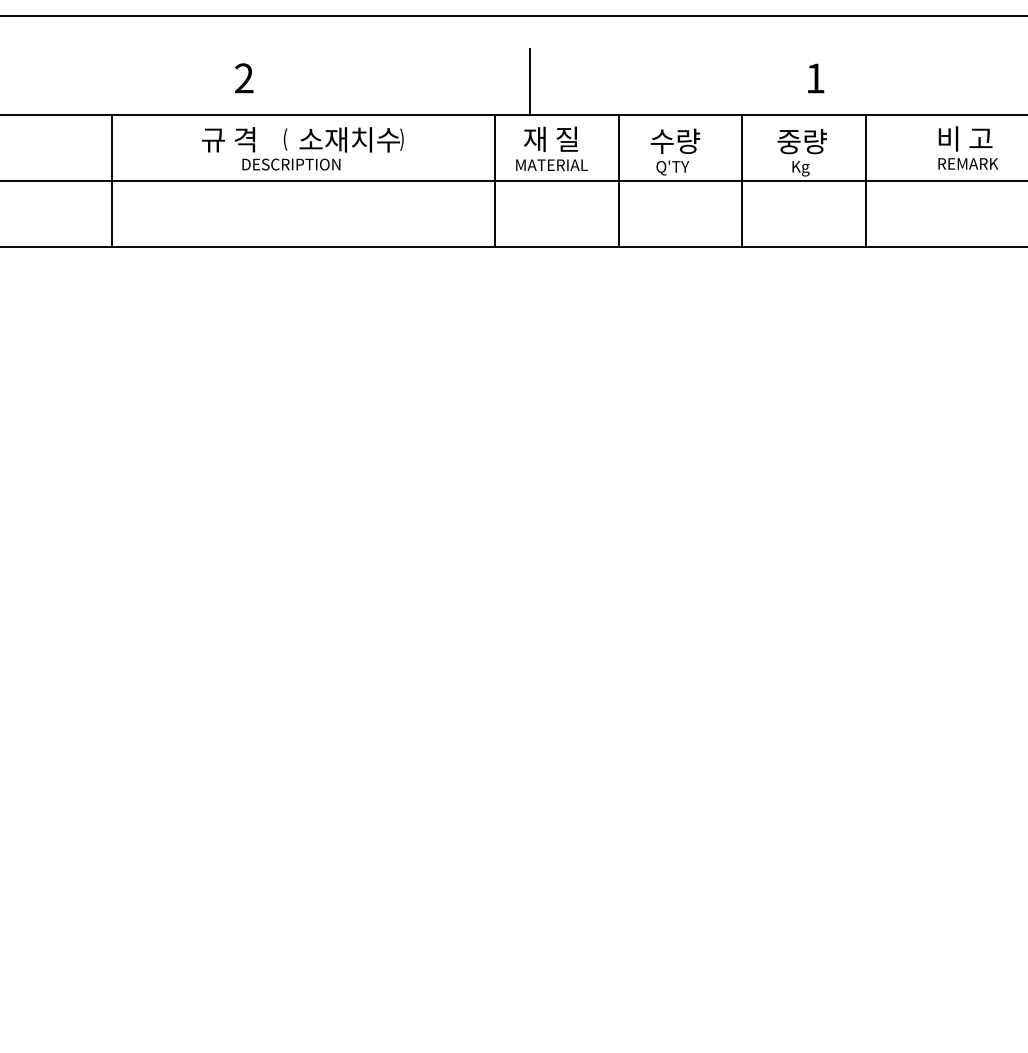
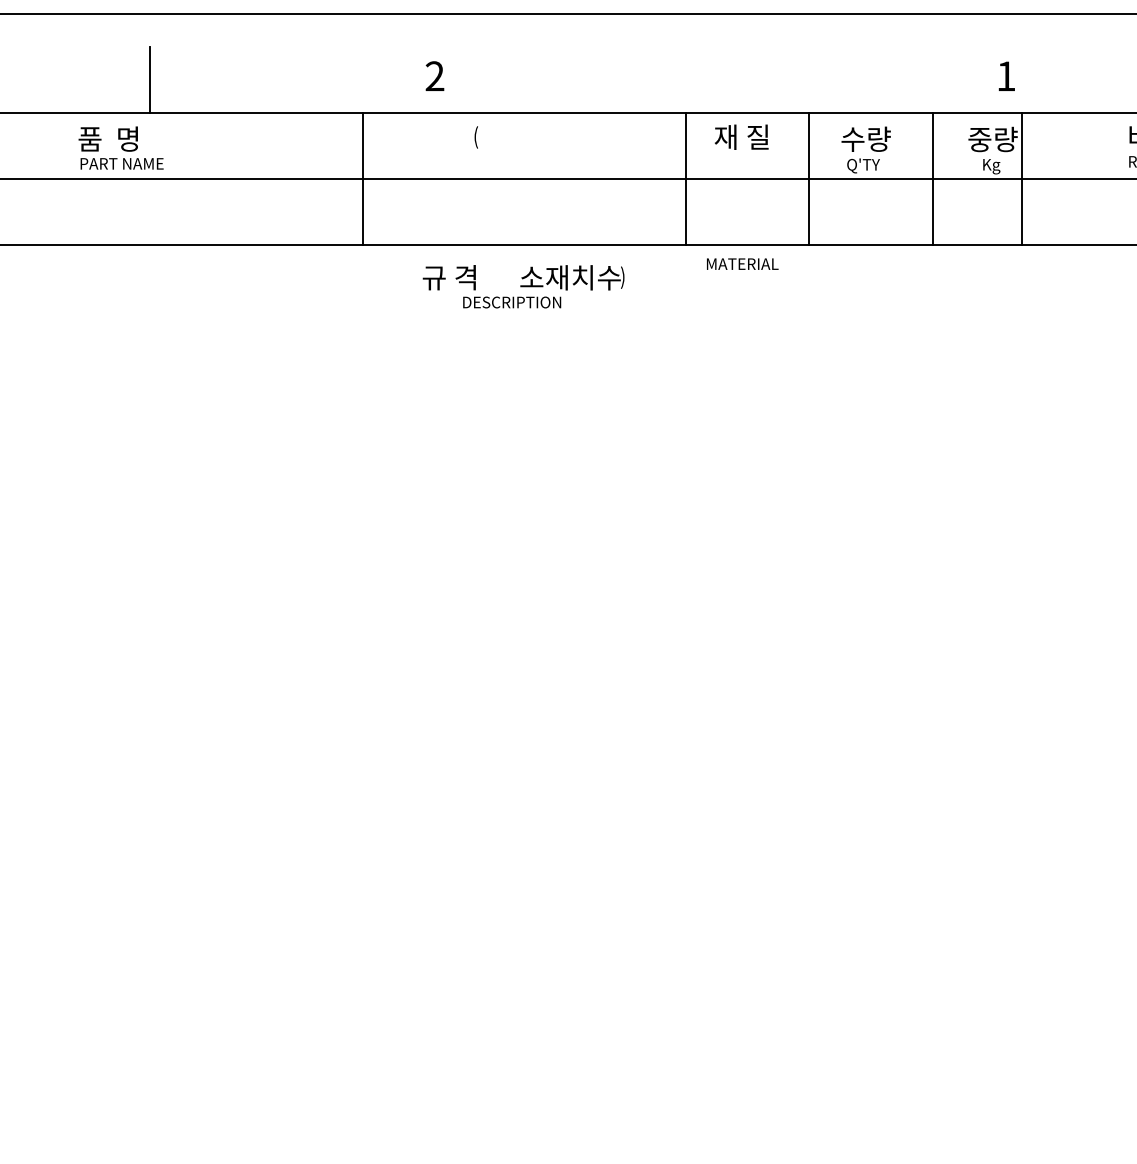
line: (529, 82) -> (720, 80), removed
text: (302, 148) -> (523, 286), moved
text: (551, 164) -> (742, 263), moved
line: (111, 181) -> (362, 179), moved
line: (865, 181) -> (1021, 179), moved

